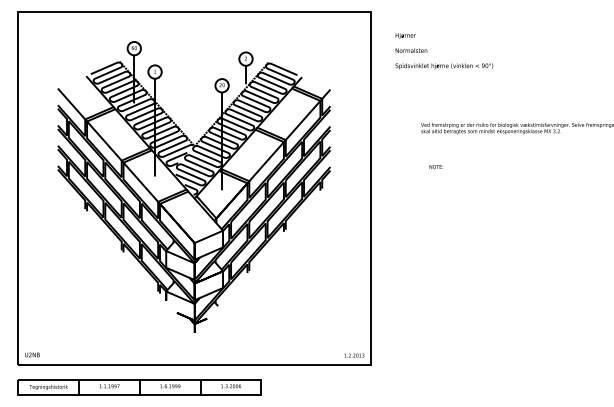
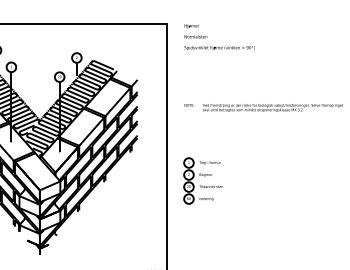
text: (444, 51) -> (219, 37), moved
text: (436, 166) -> (189, 105), moved
part: (421, 229) -> (203, 180), added

